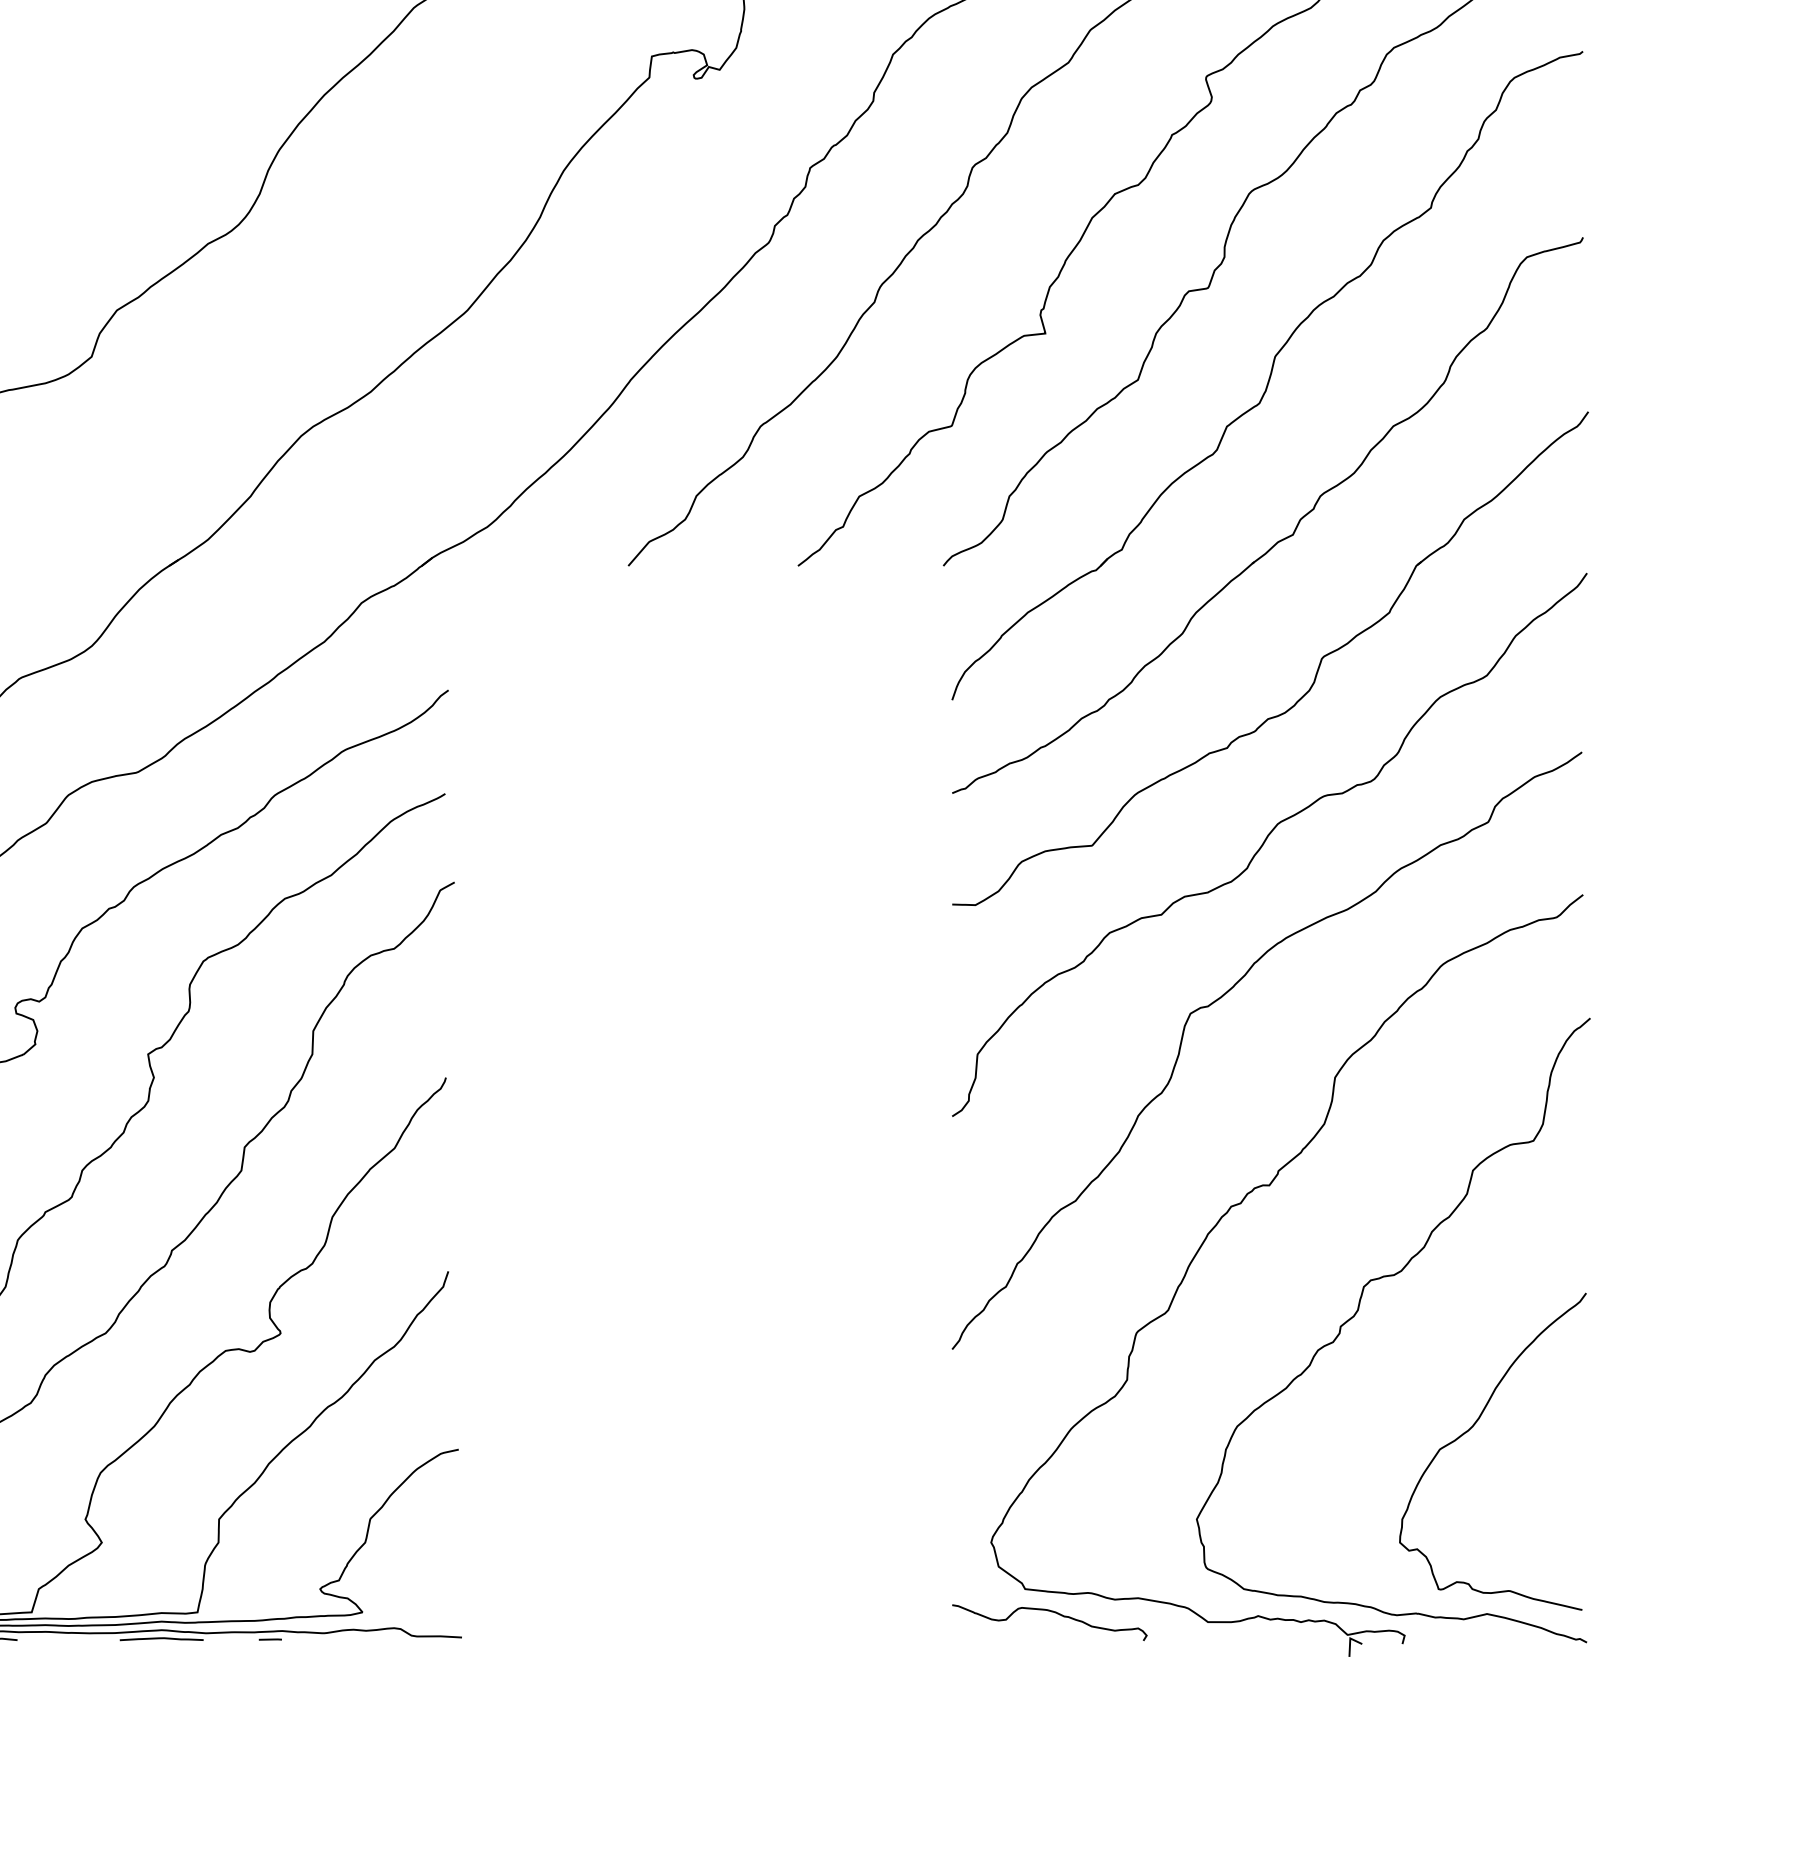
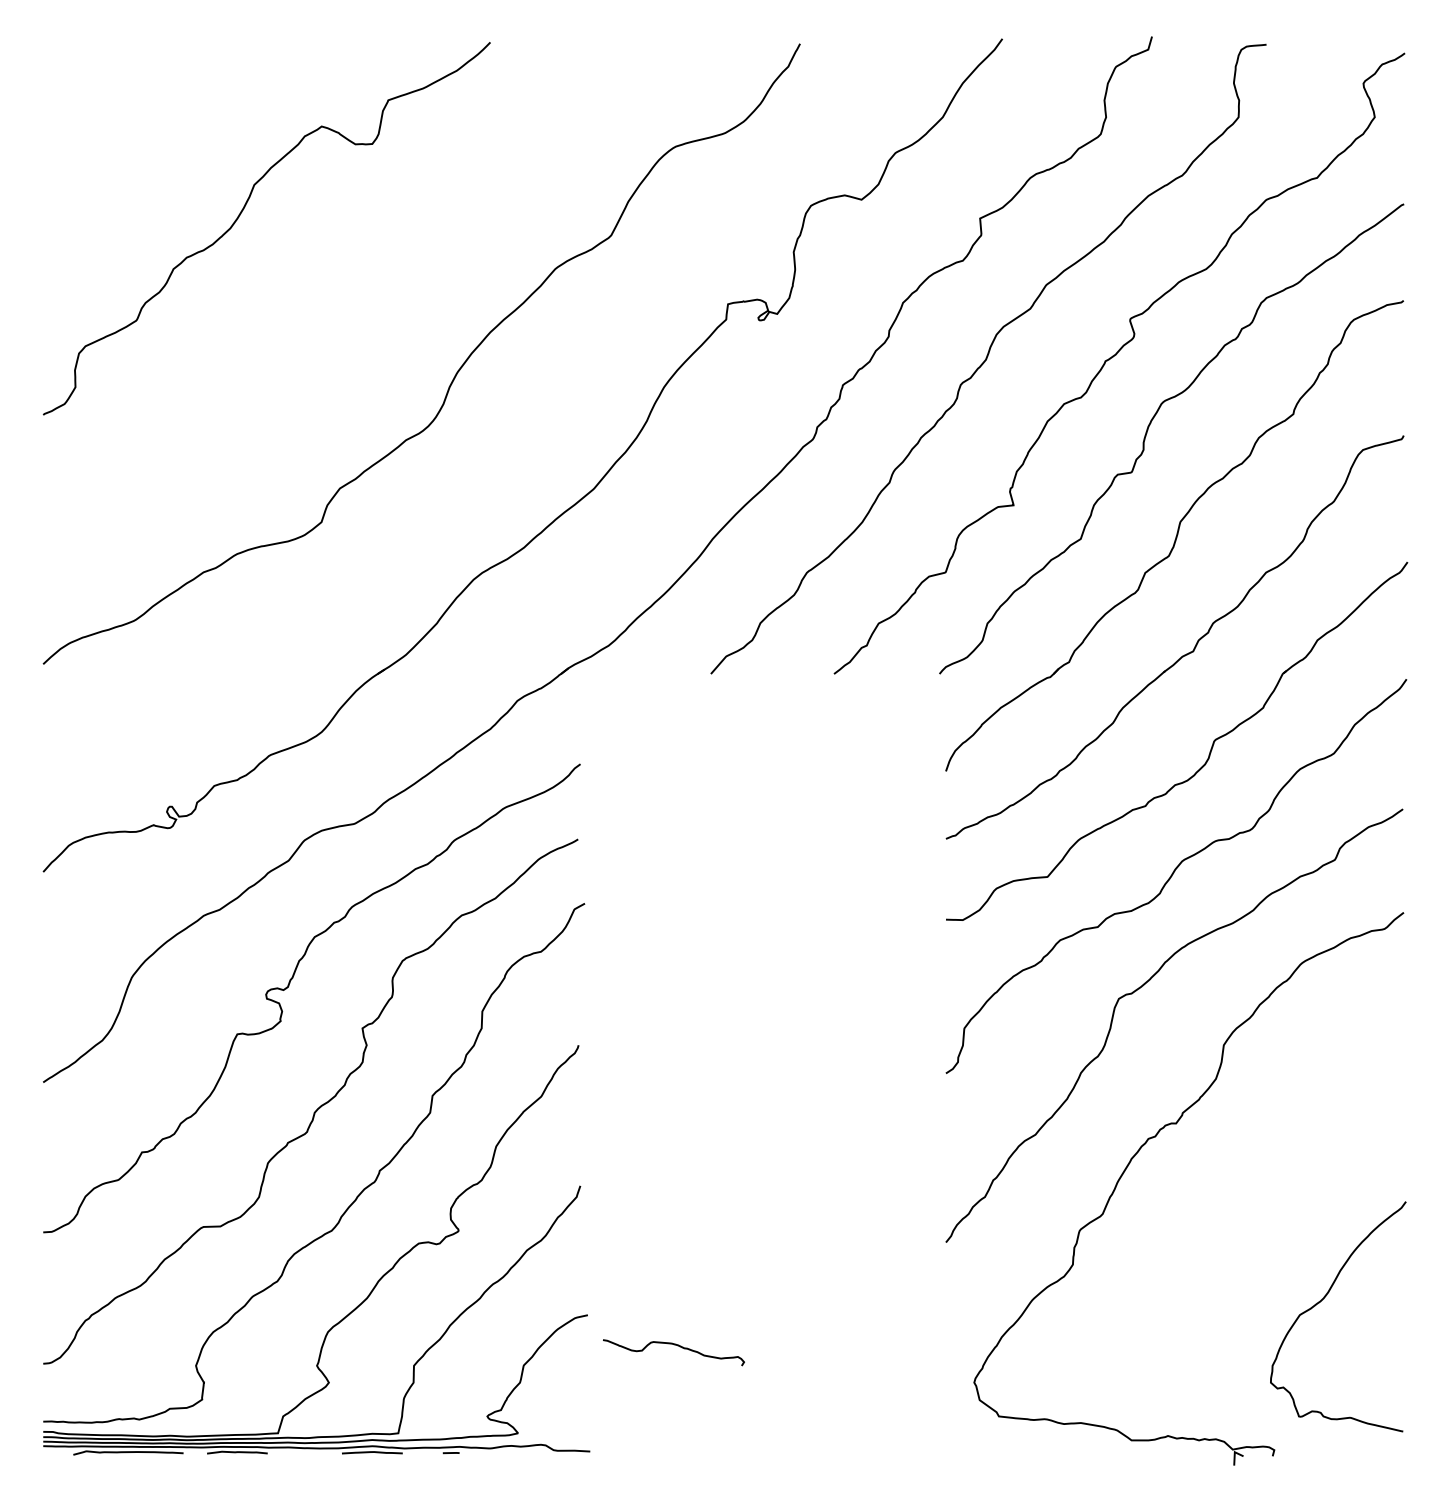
curve: (1359, 1310) -> (1241, 1214), removed
curve: (1050, 1612) -> (674, 1345), moved

